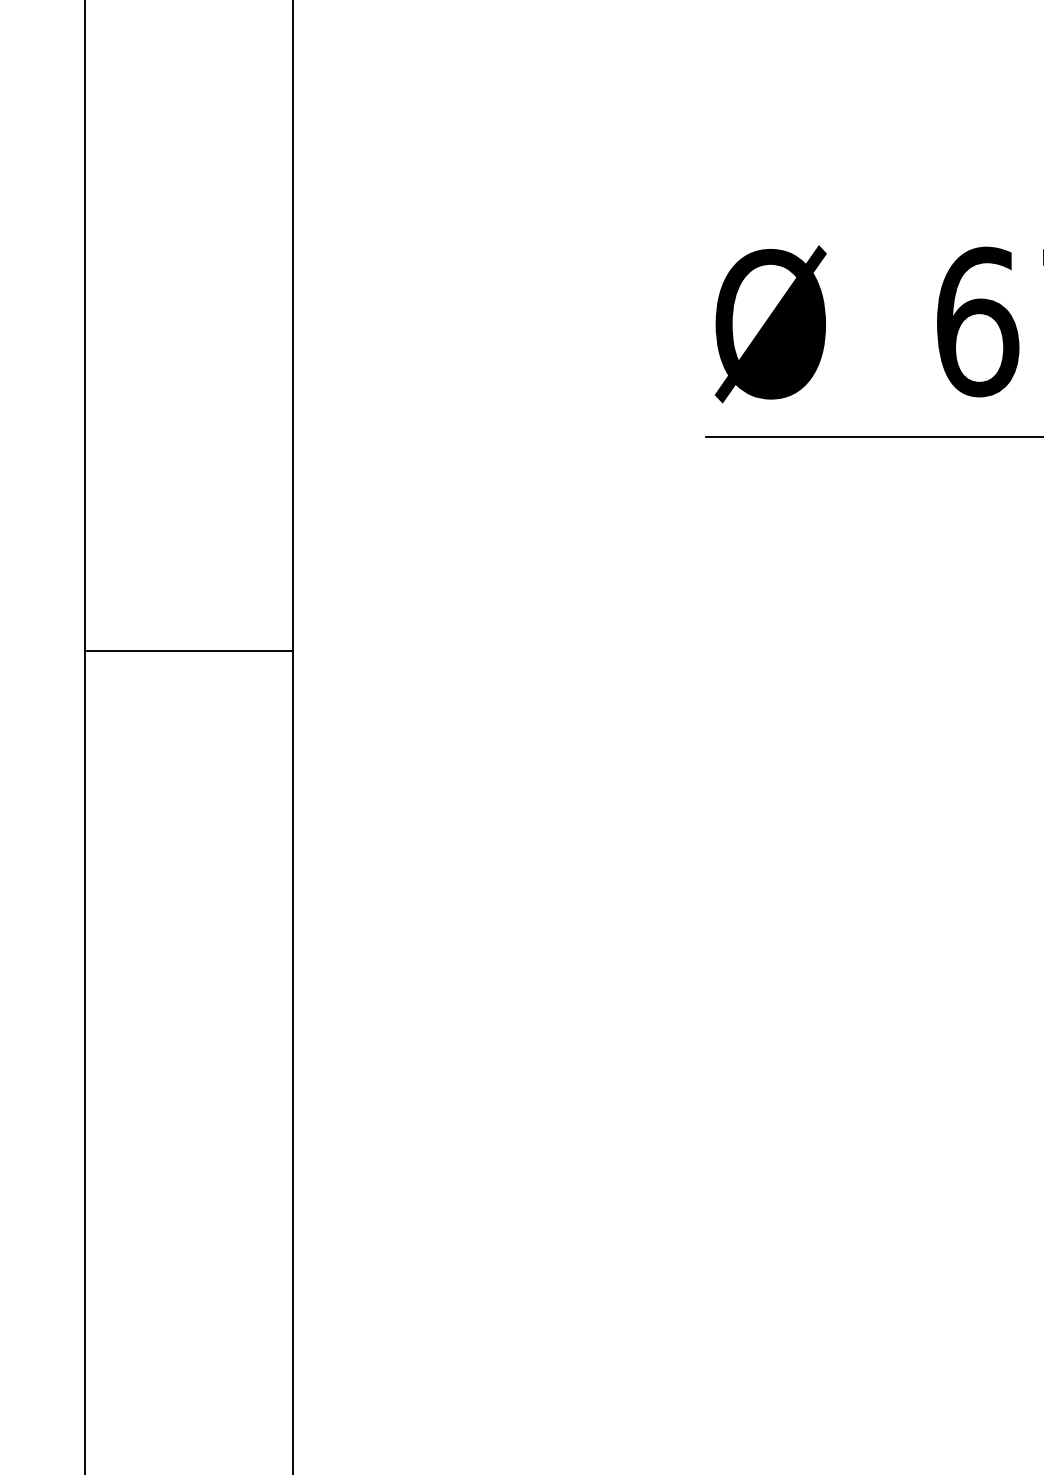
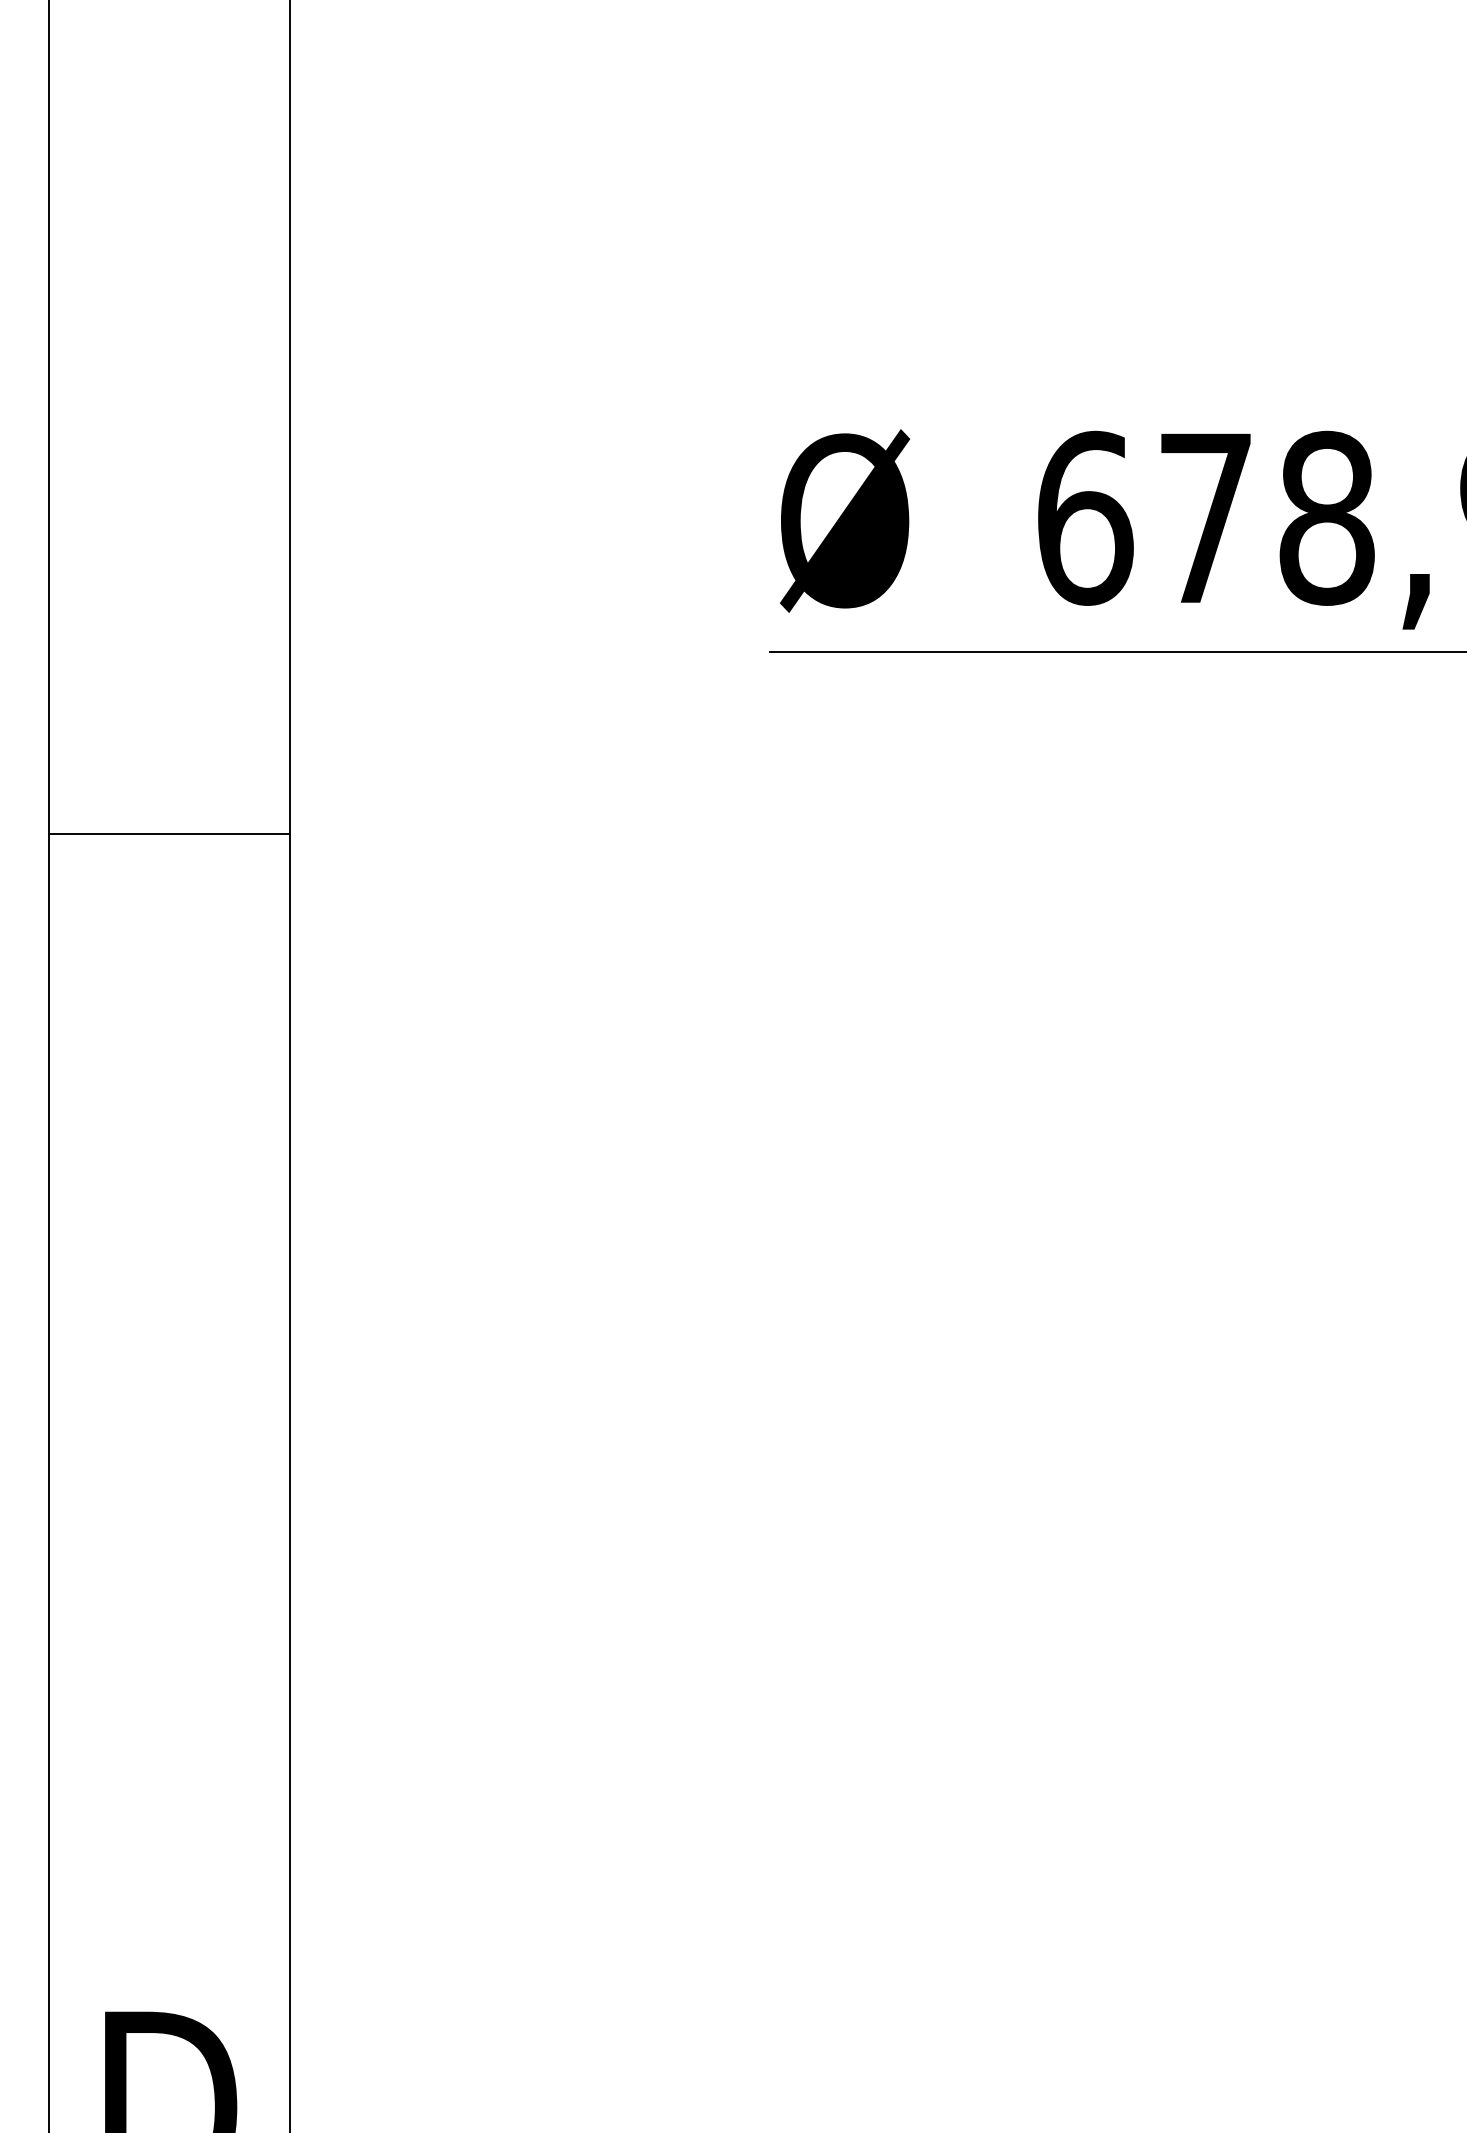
line: (188, 650) -> (168, 833), moved

